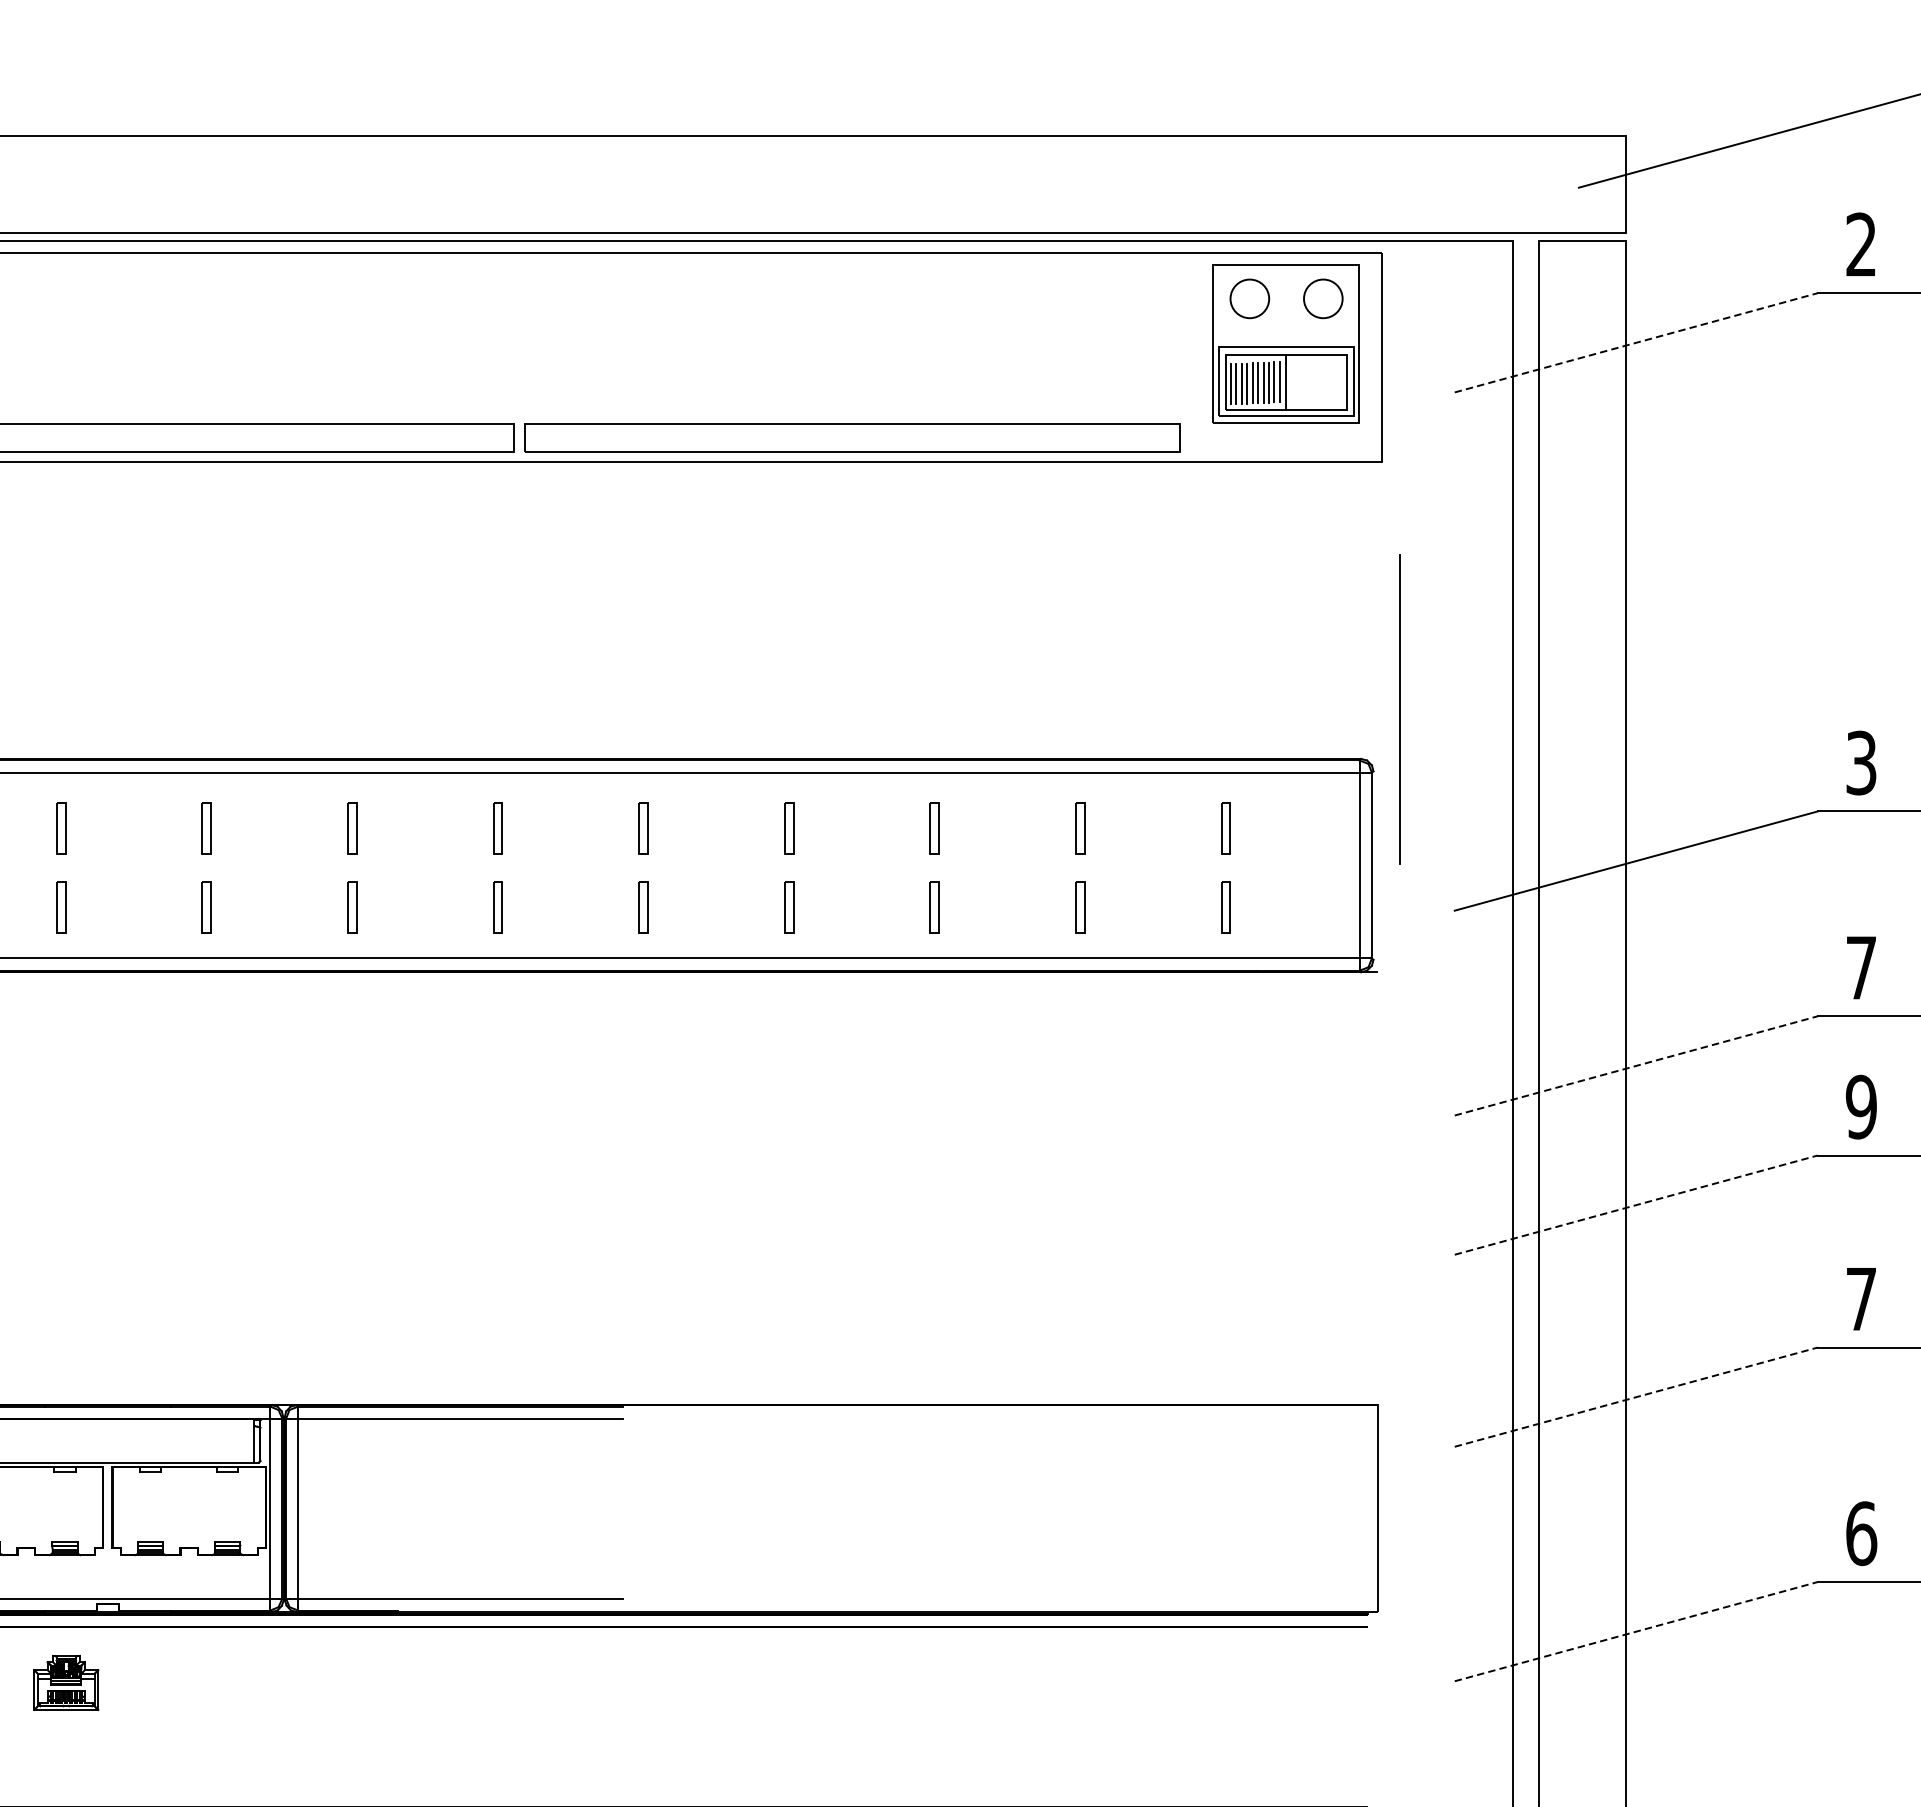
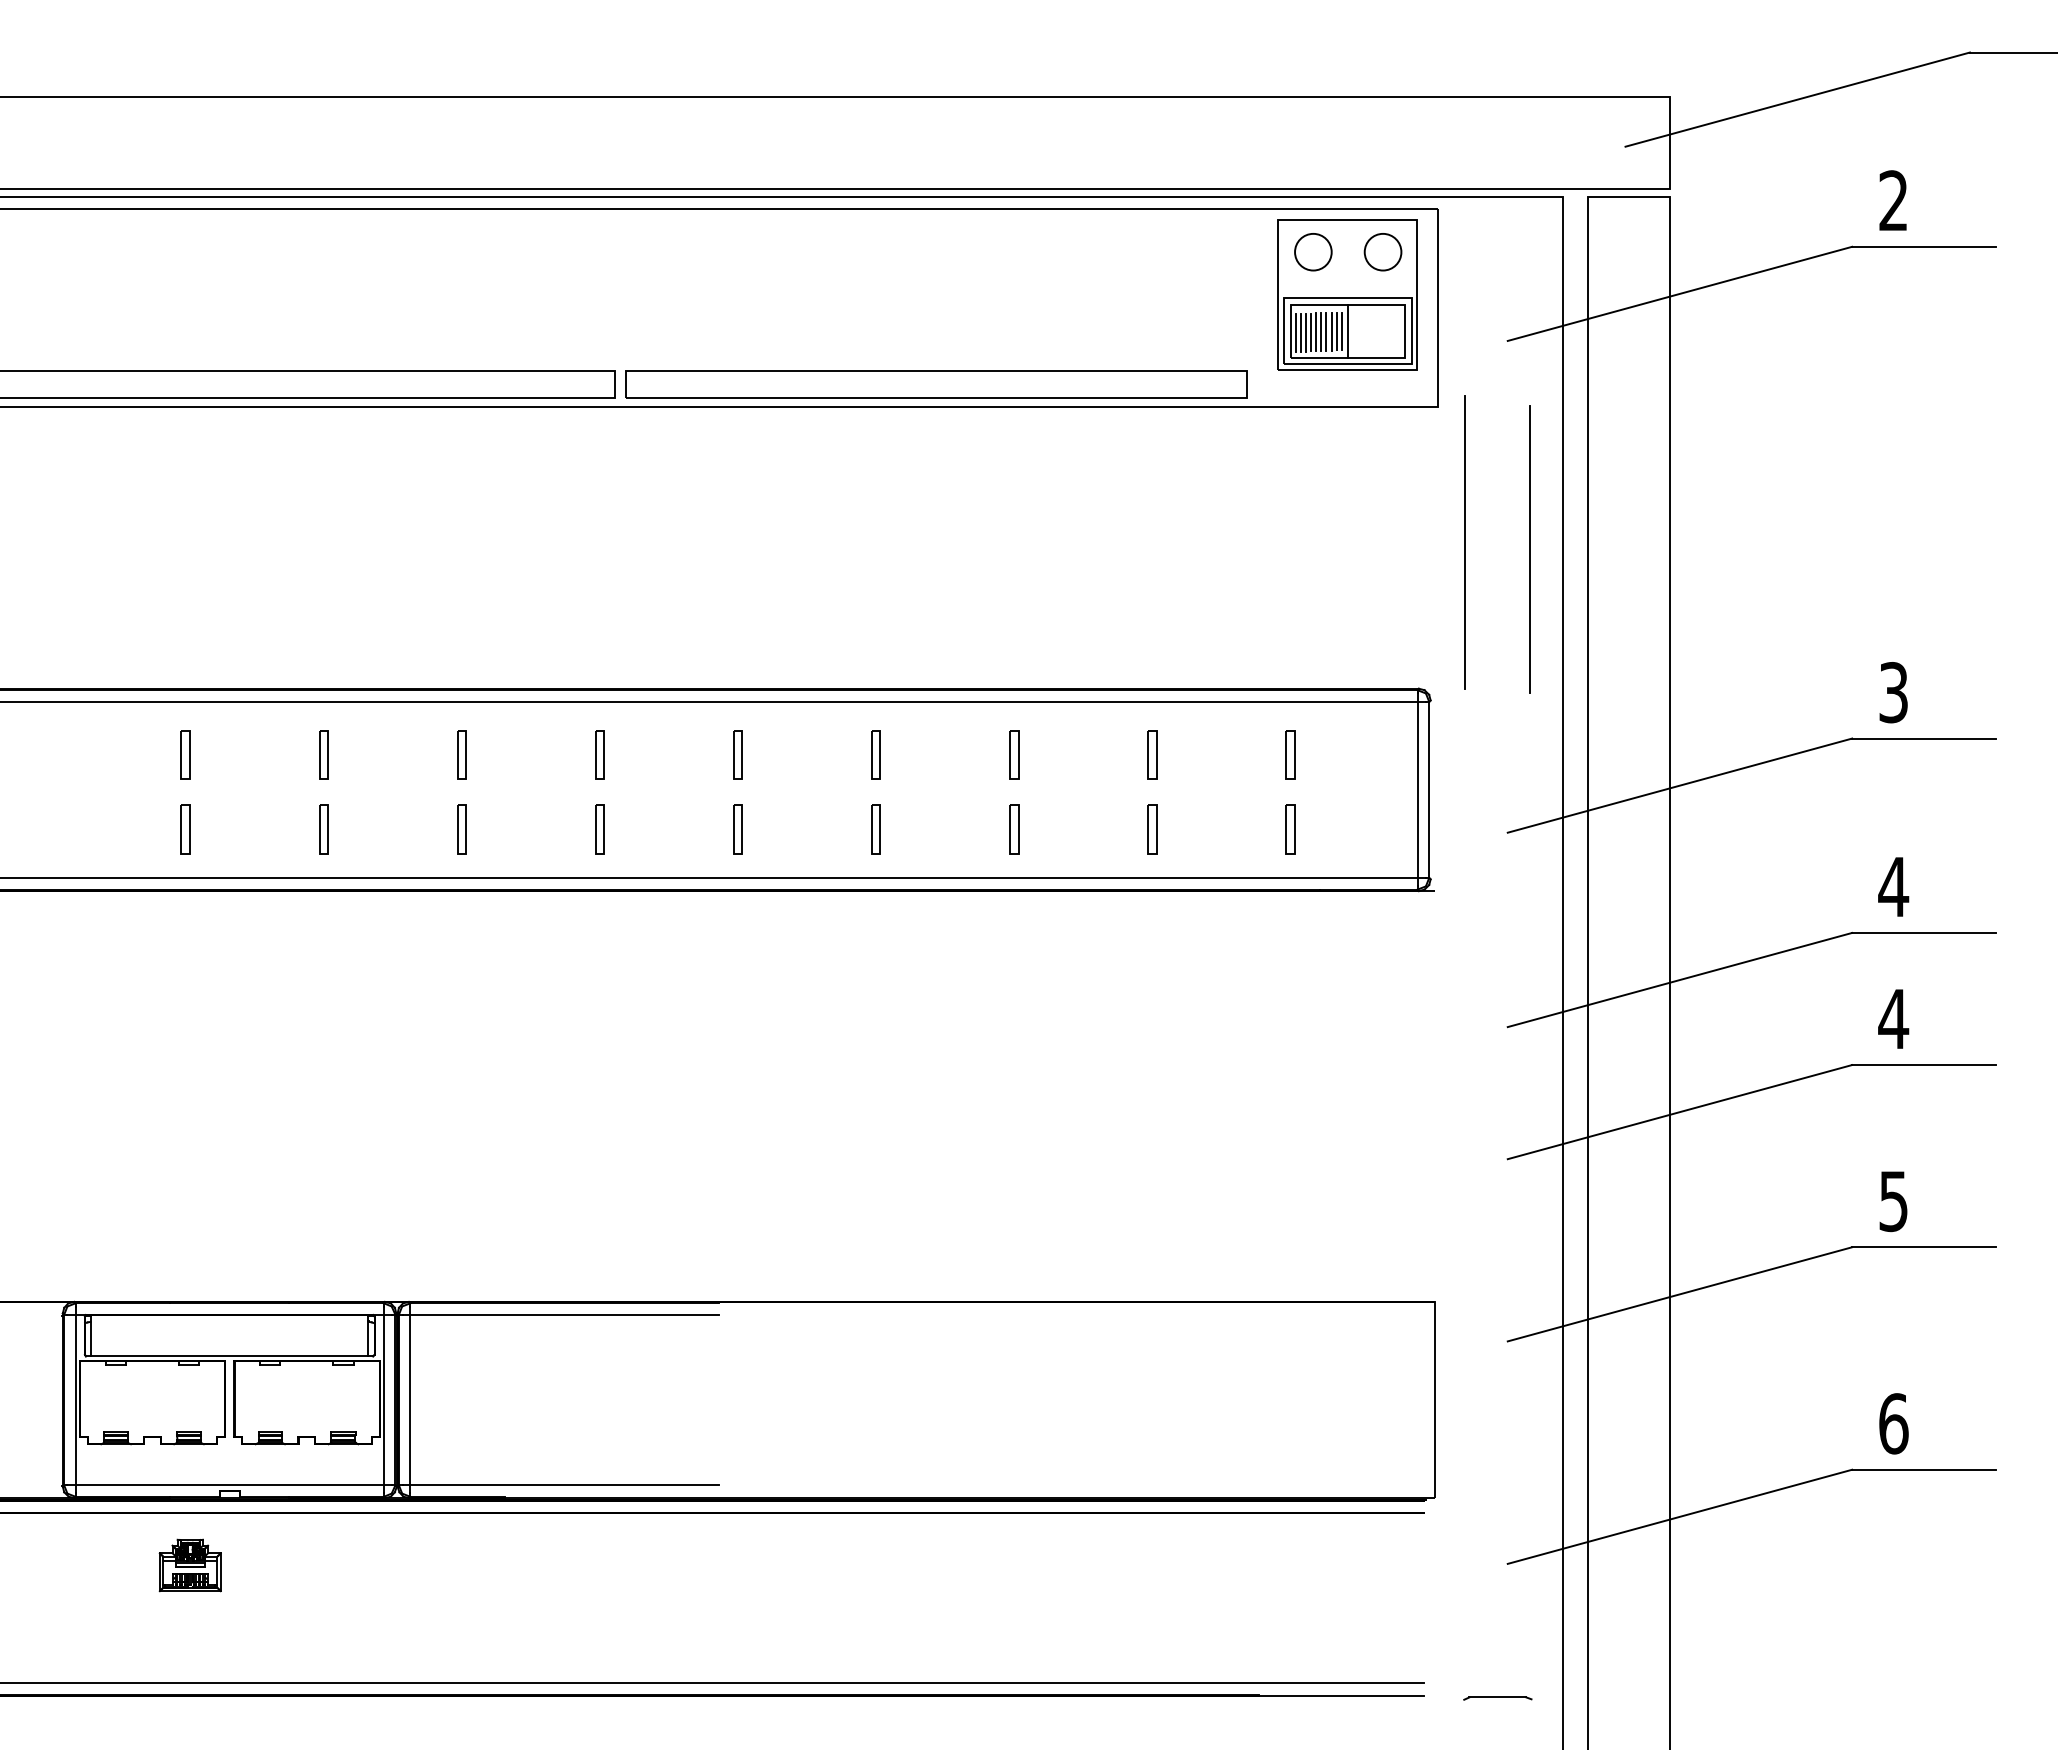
line: (1635, 342) -> (1679, 293), dashed -> solid
line: (1477, 612) -> (1529, 549), added
line: (1399, 709) -> (1464, 542), moved
text: (1861, 967) -> (1893, 886), 7 -> 4
line: (1635, 1066) -> (1679, 980), dashed -> solid
text: (1861, 1106) -> (1893, 1018), 9 -> 4
line: (1635, 1205) -> (1679, 1112), dashed -> solid
text: (1861, 1299) -> (1893, 1201), 7 -> 5
line: (1635, 1397) -> (1679, 1294), dashed -> solid
line: (1635, 1631) -> (1679, 1516), dashed -> solid

